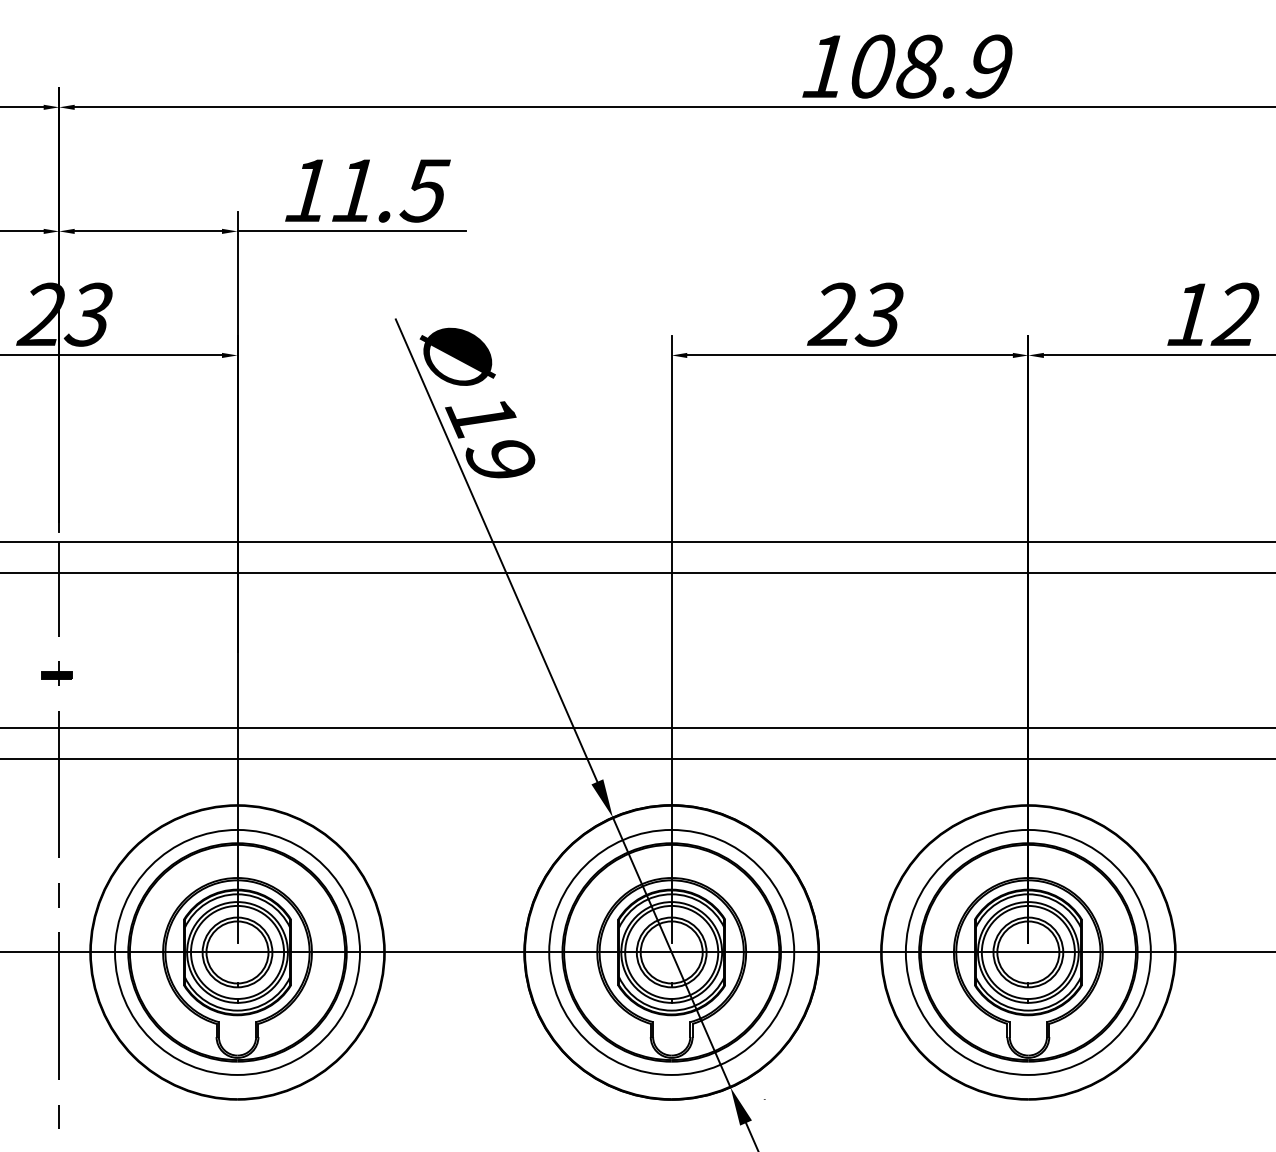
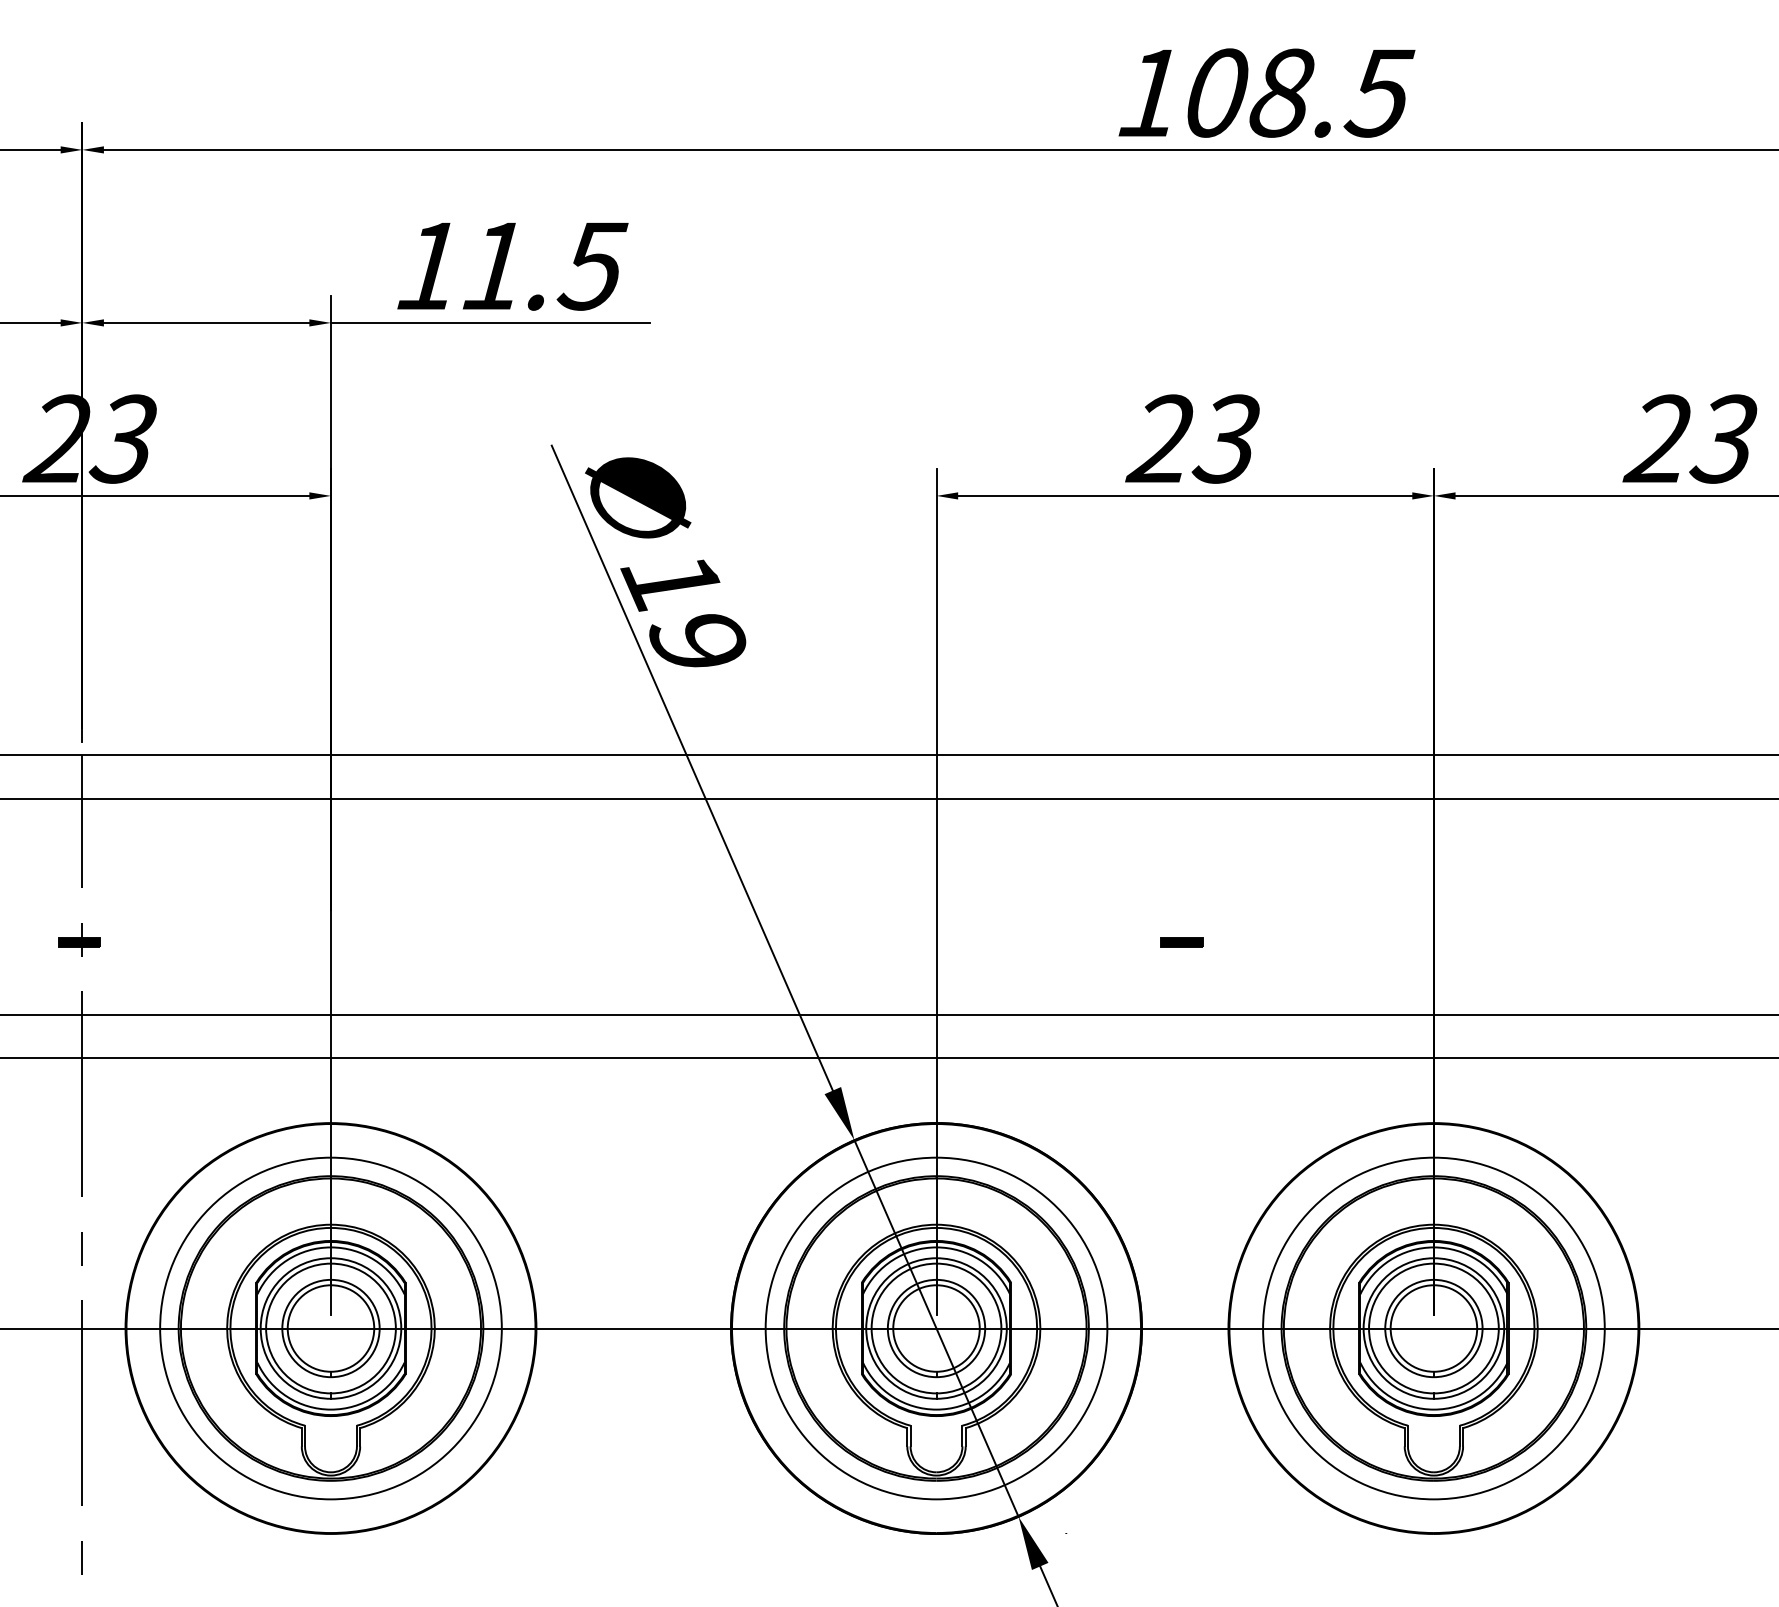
text: (988, 66) -> (1378, 92), 108.9 -> 108.5
text: (1211, 314) -> (1689, 438), 12 -> 23
part: (847, 675) -> (1181, 942), added

